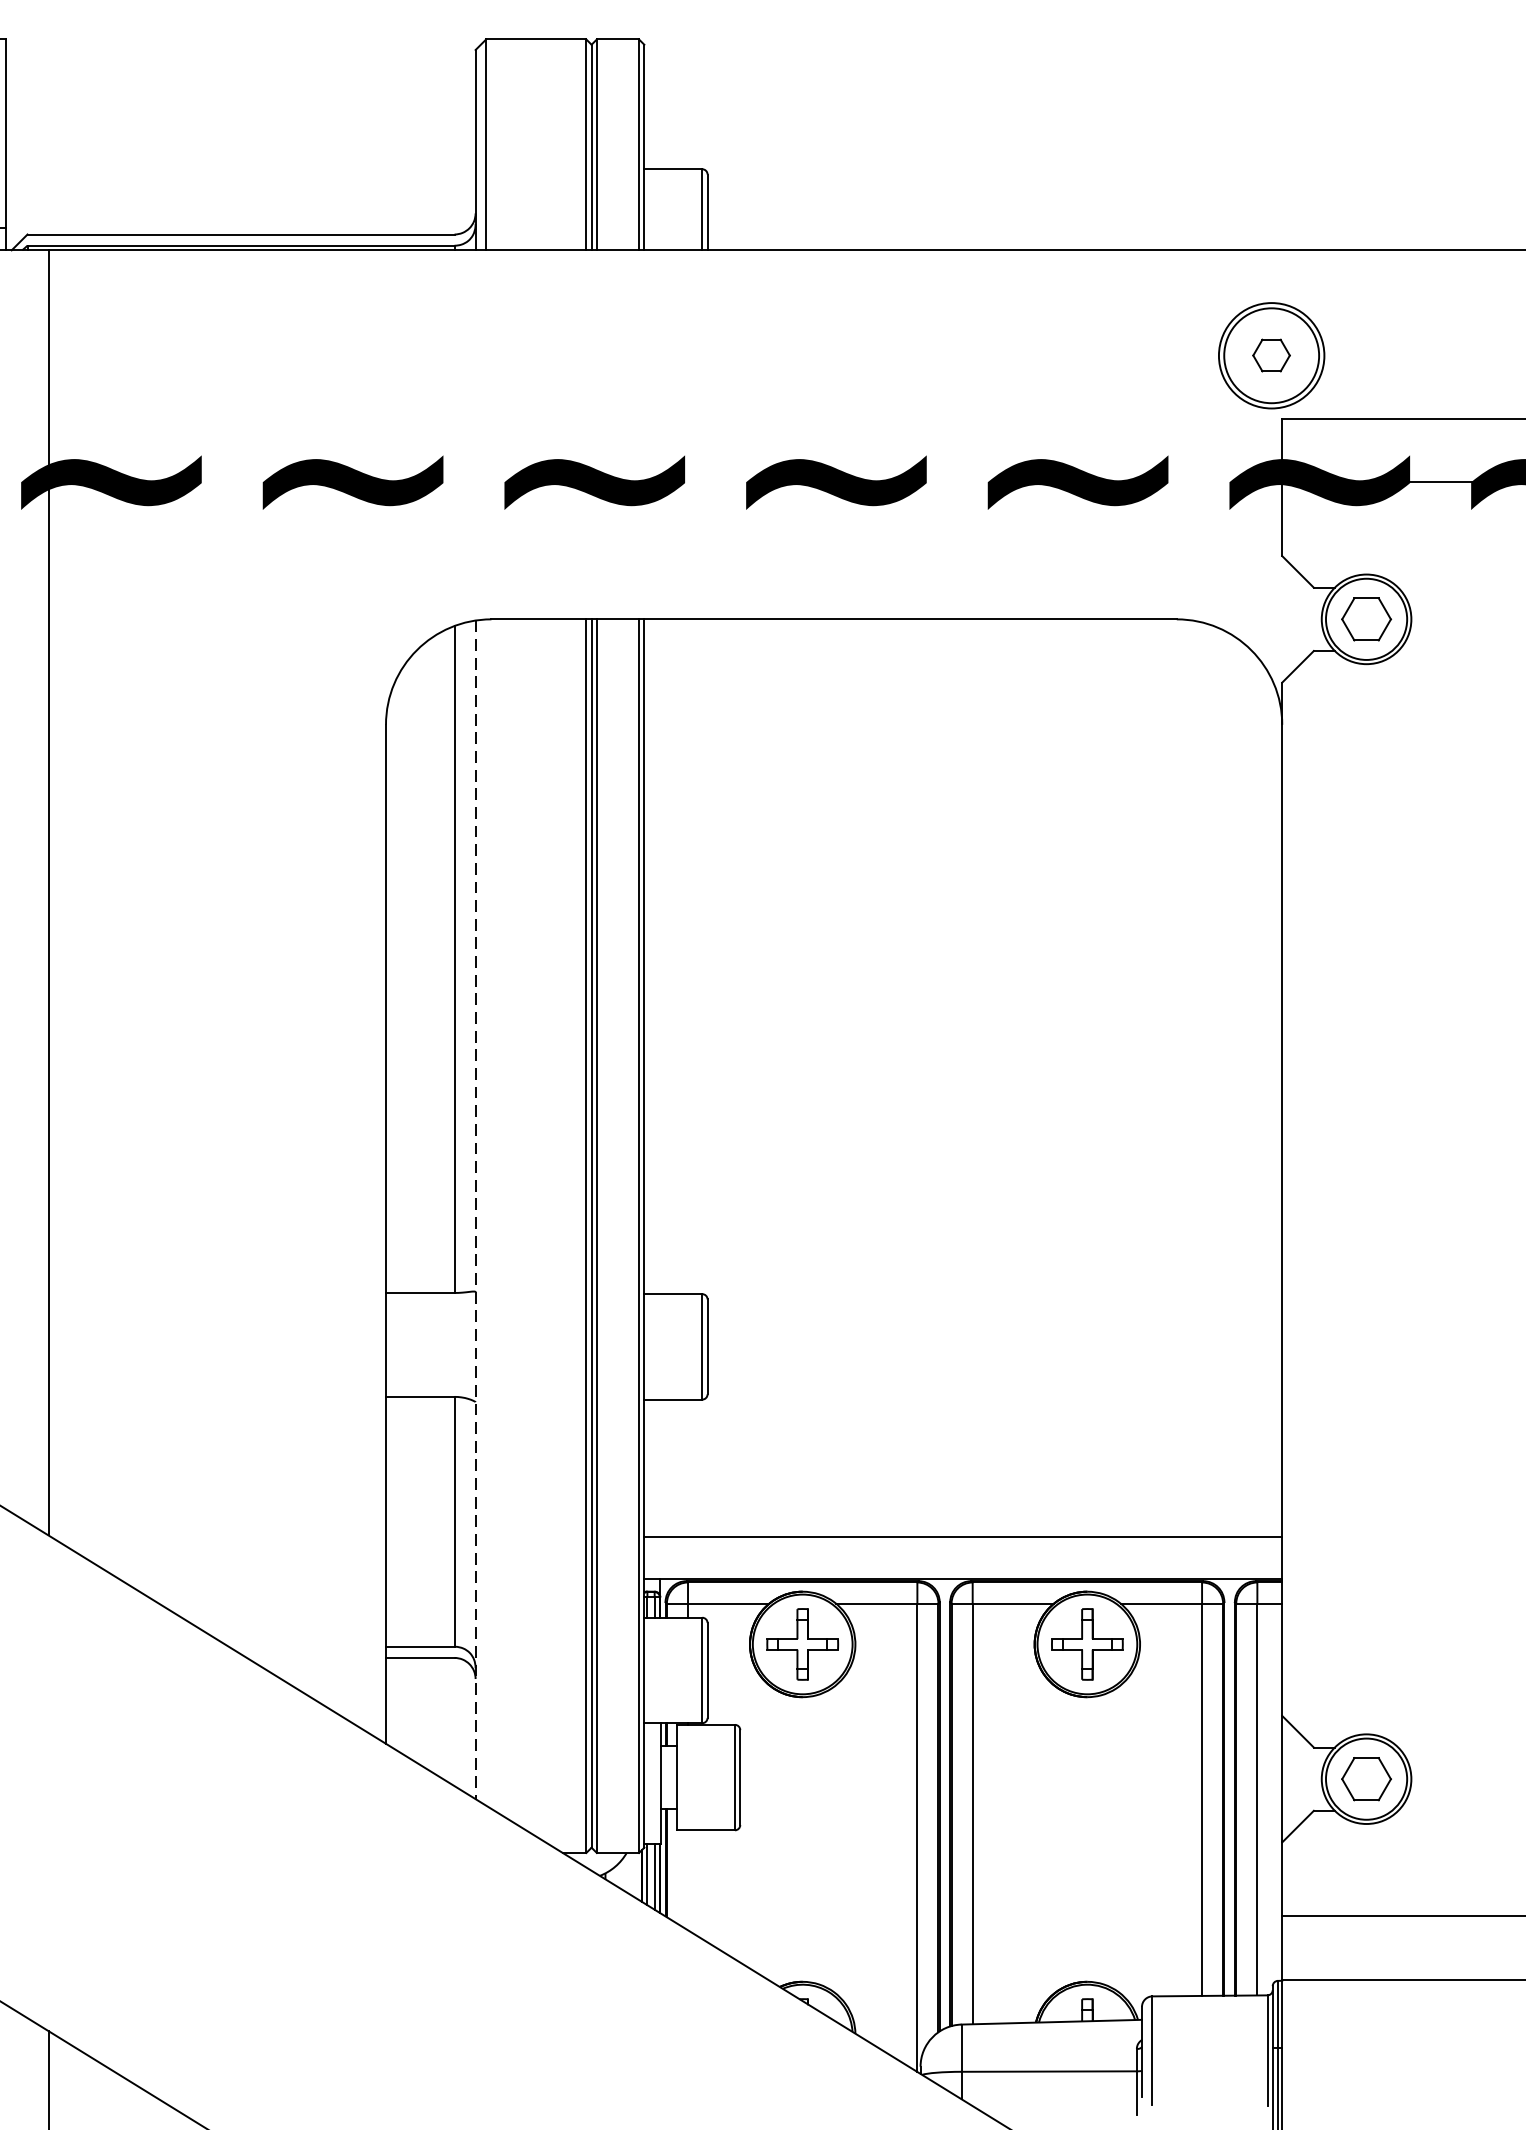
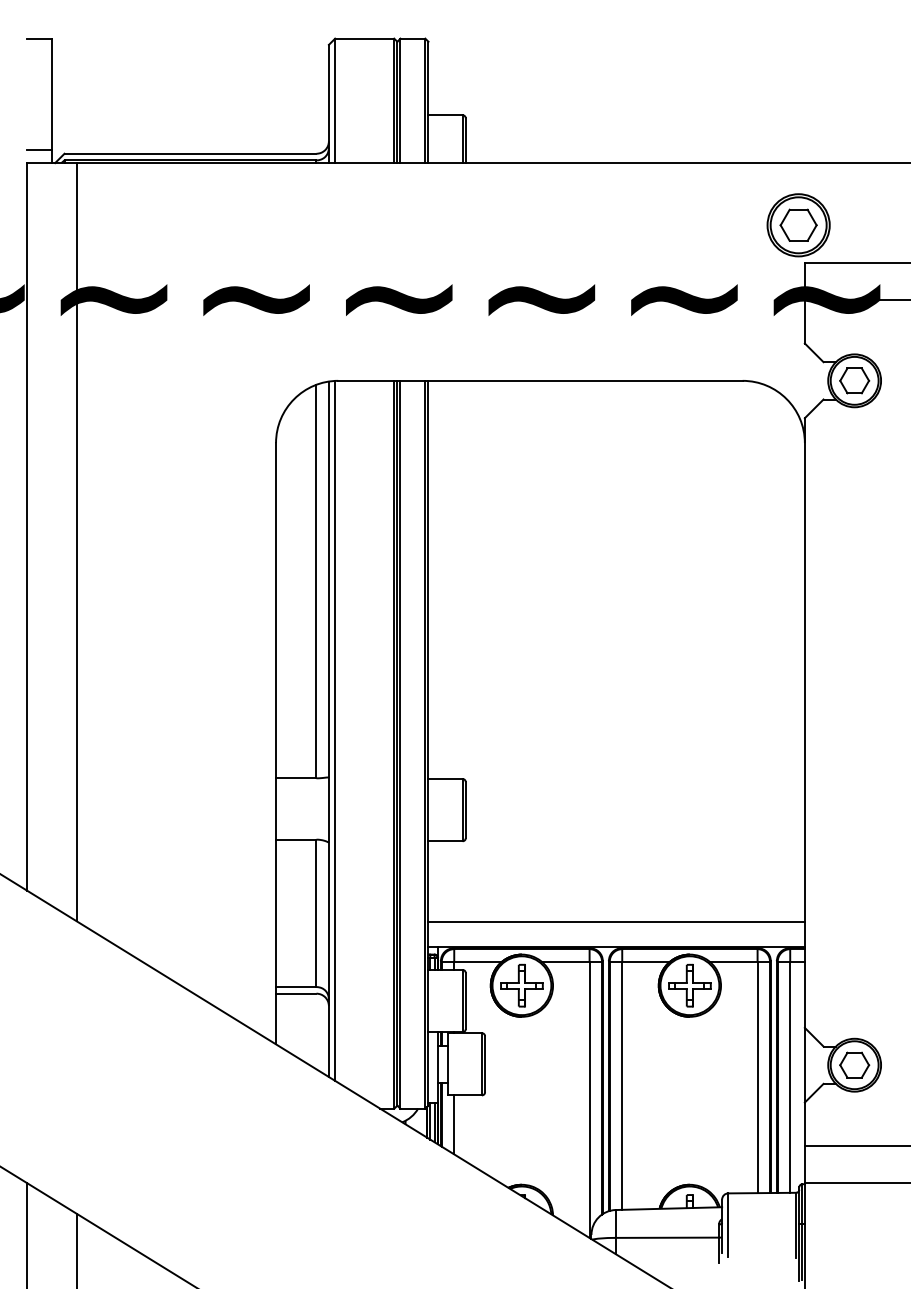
part: (1271, 354) -> (798, 224), size x1.67
line: (474, 1210) -> (328, 729), dashed -> solid
line: (486, 1211) -> (335, 730), added
line: (688, 1879) -> (454, 1124), added

